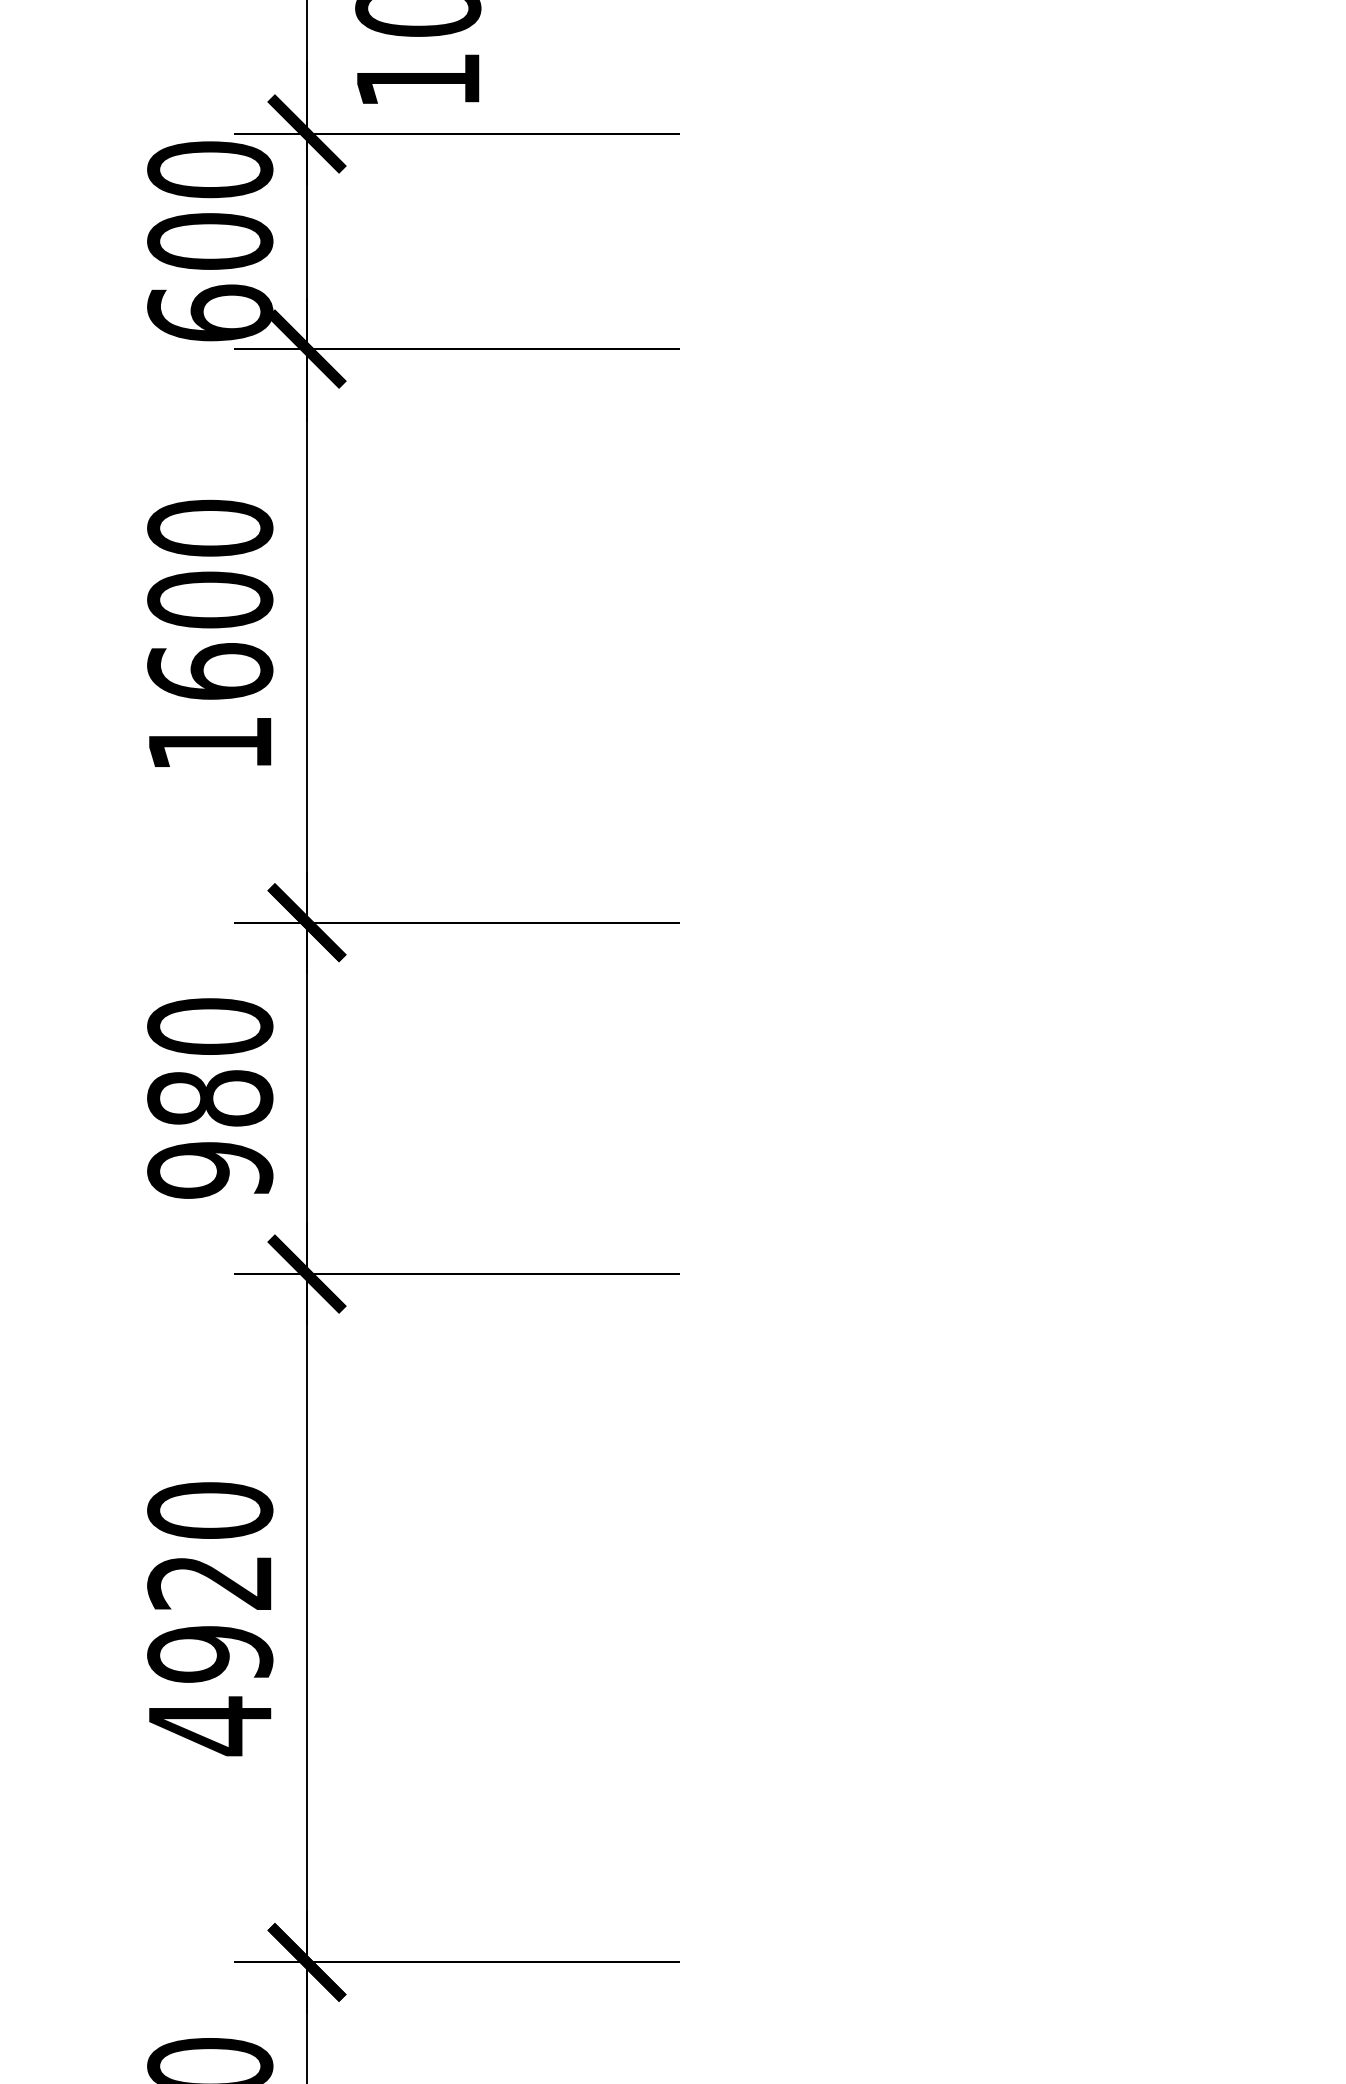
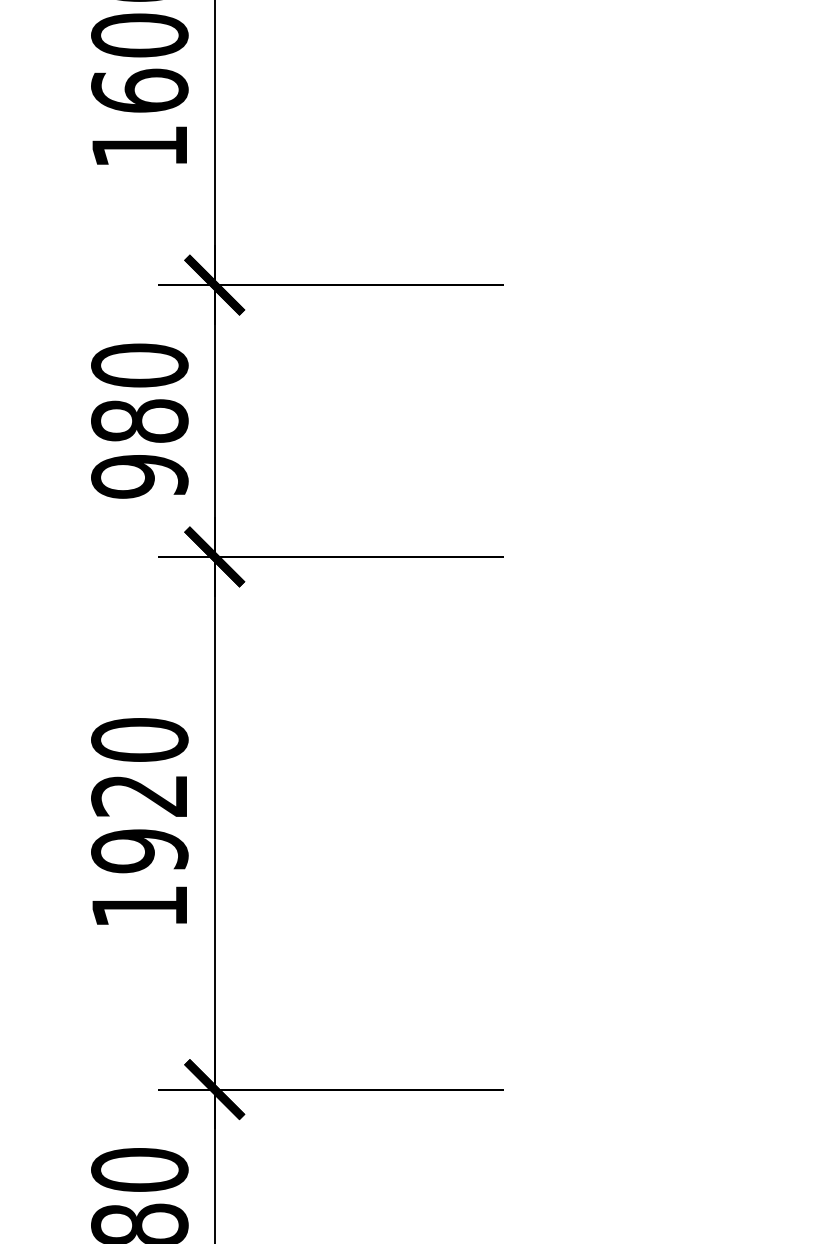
text: (210, 1726) -> (140, 907), 4920 -> 1920

